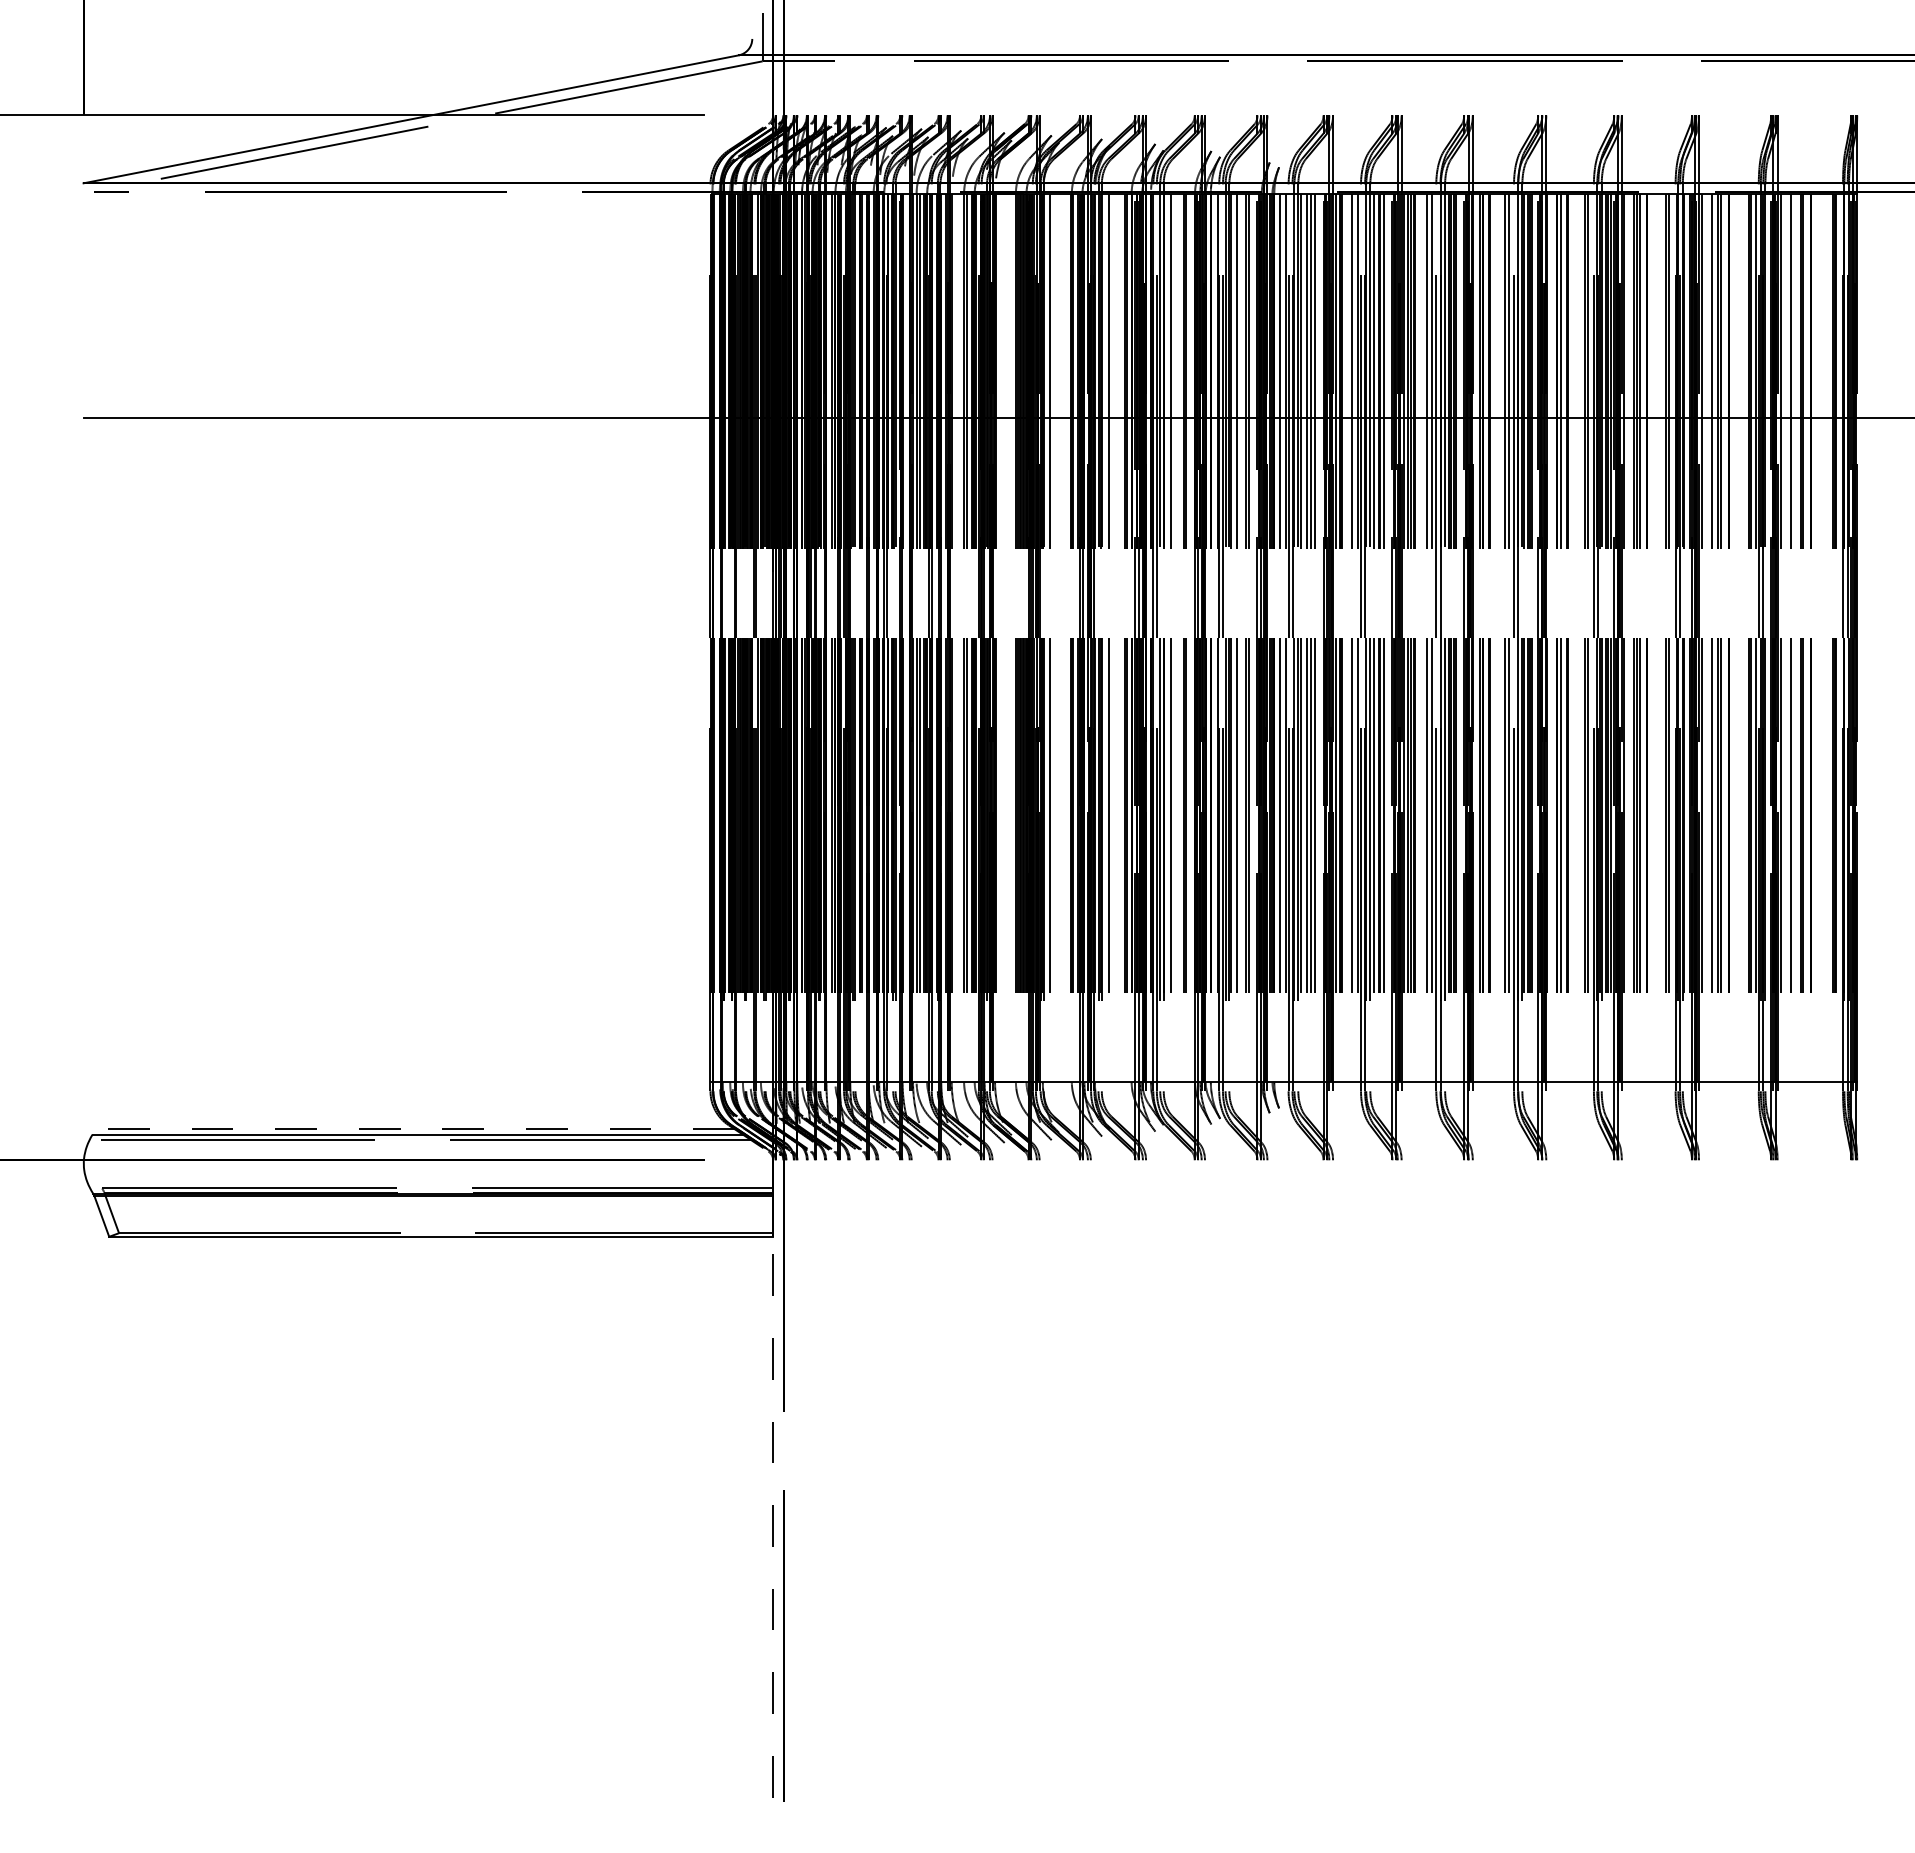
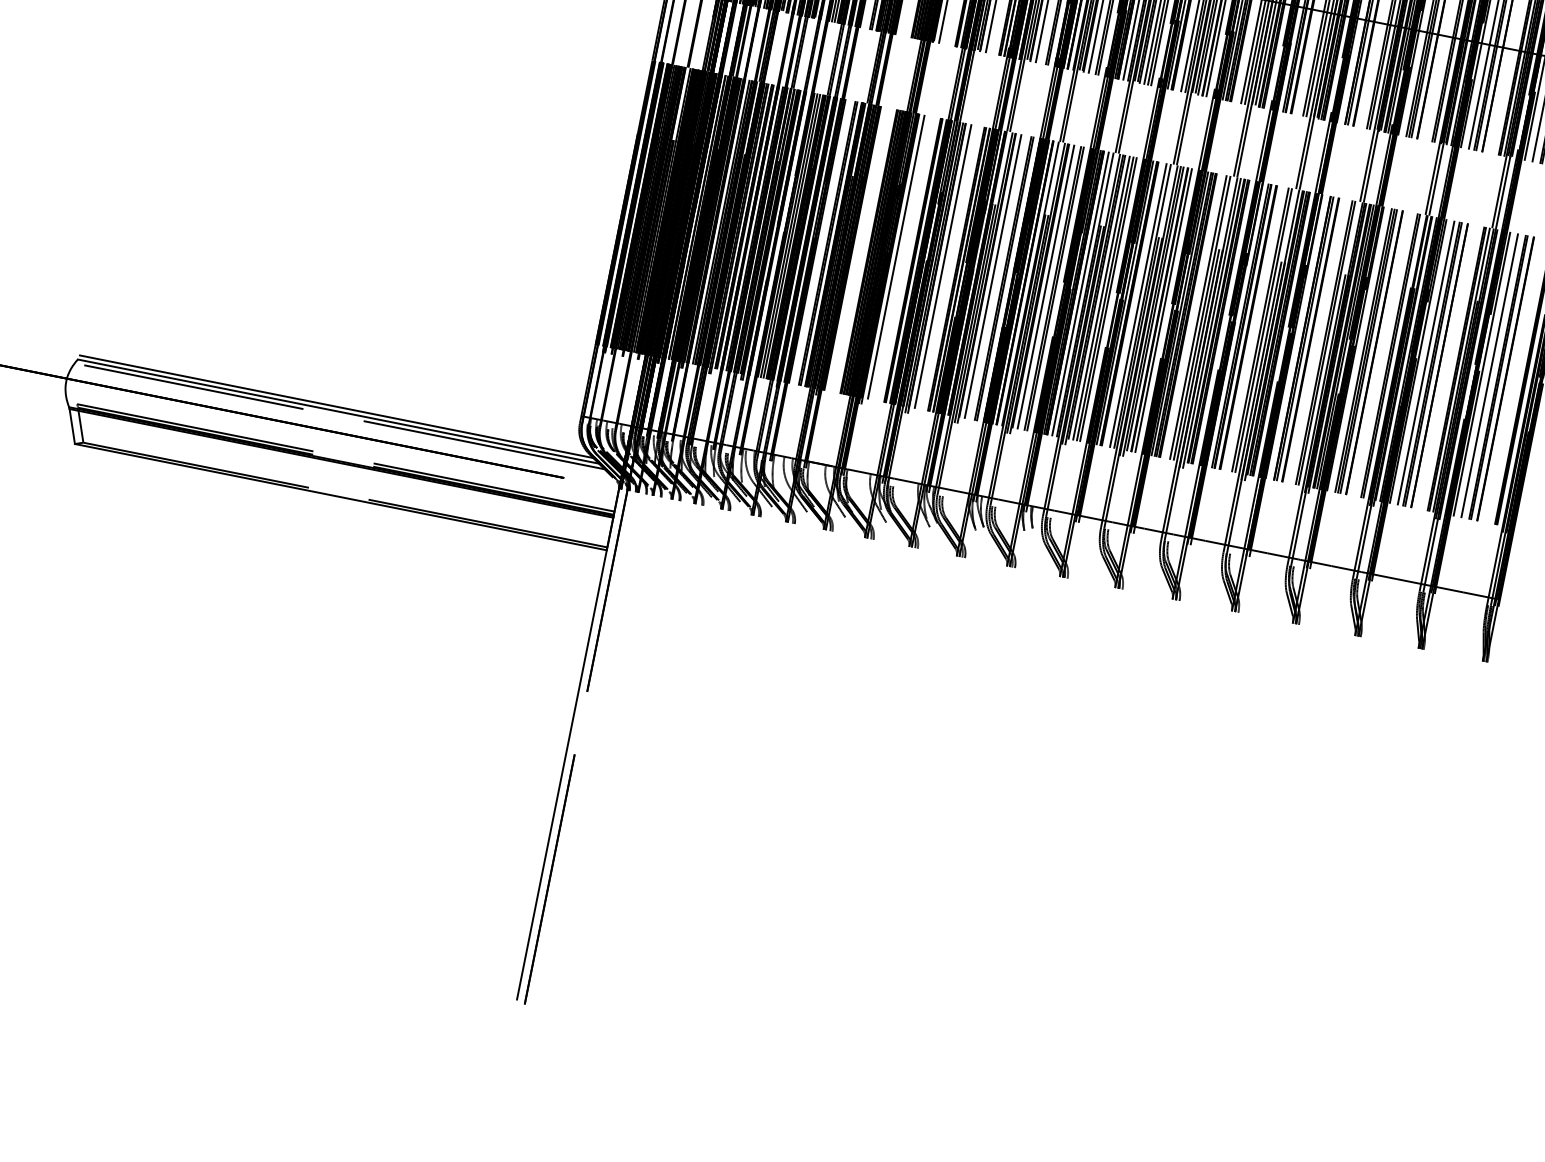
line: (413, 1129) -> (335, 406), dashed -> solid
line: (773, 1516) -> (562, 774), dashed -> solid

